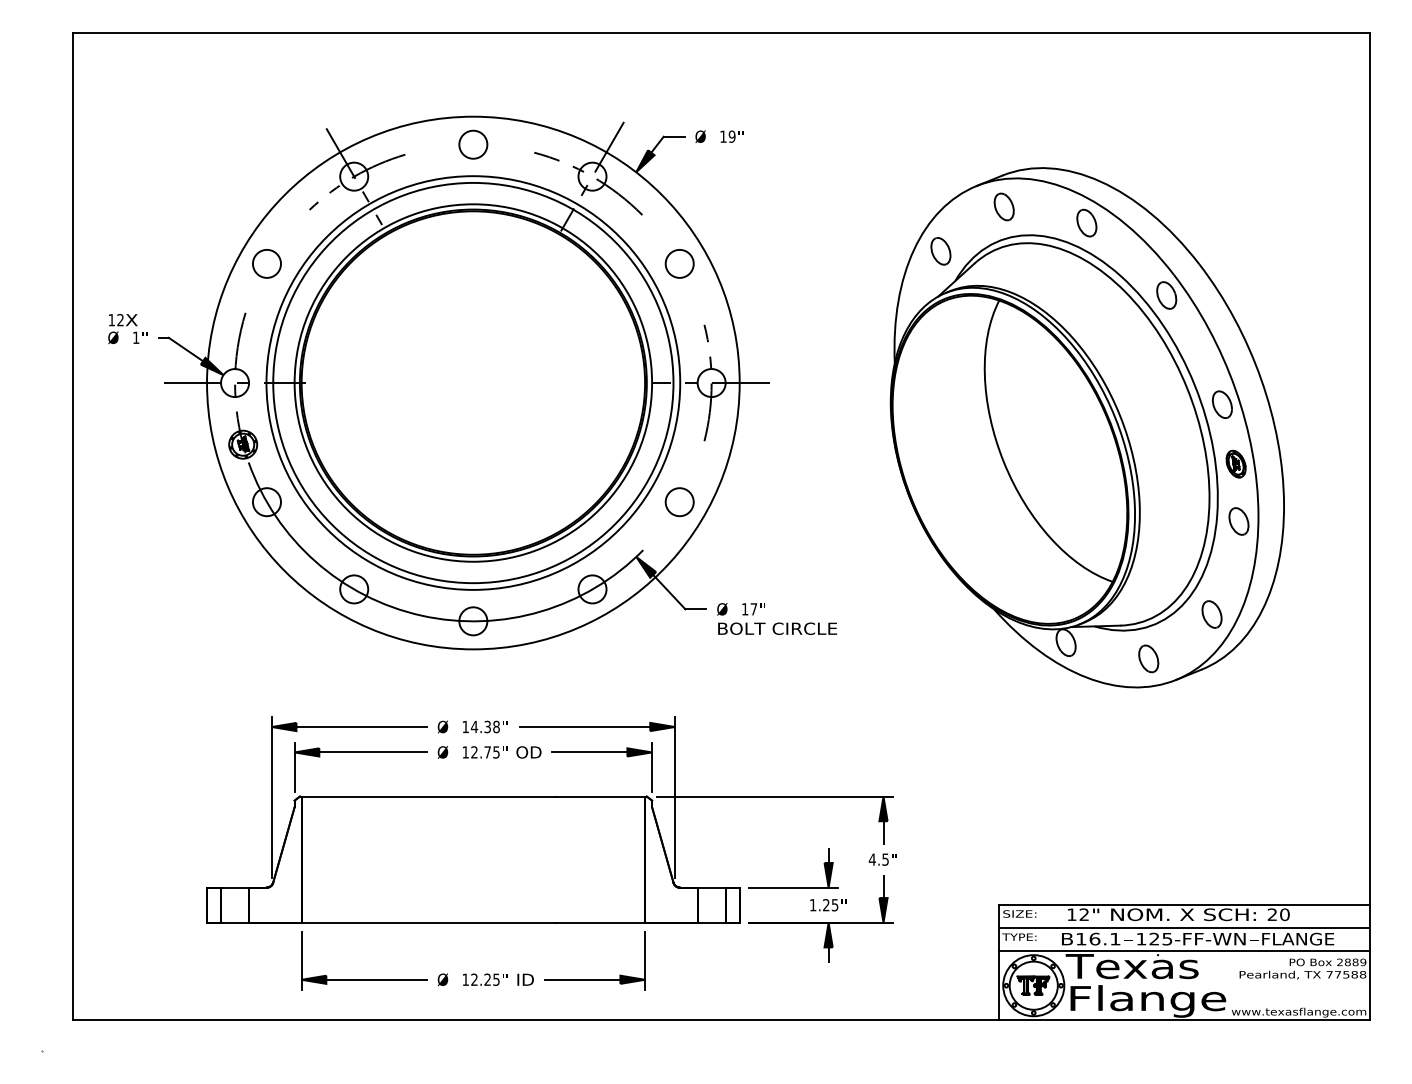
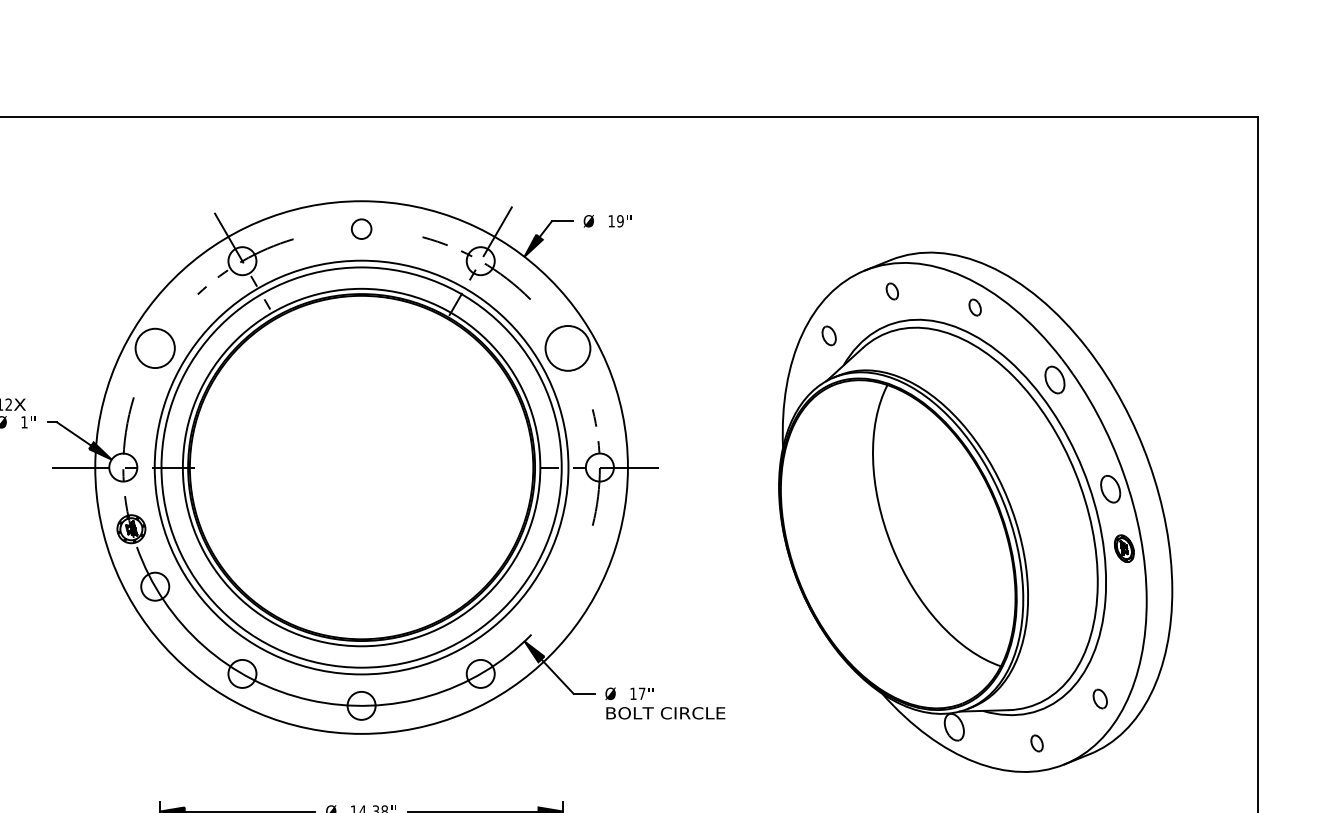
circle: (473, 144) -> (361, 229), size x0.7
part: (1003, 206) -> (891, 291), size x0.6
part: (1086, 222) -> (974, 307), size x0.6
part: (940, 251) -> (828, 336), size x0.7
circle: (266, 263) -> (154, 348), size x1.4
circle: (679, 263) -> (567, 348), size x1.6
circle: (679, 502) -> (567, 587), removed
part: (1238, 521) -> (1126, 606), removed
part: (1211, 614) -> (1099, 699), size x0.7
part: (1148, 658) -> (1036, 743), size x0.6

